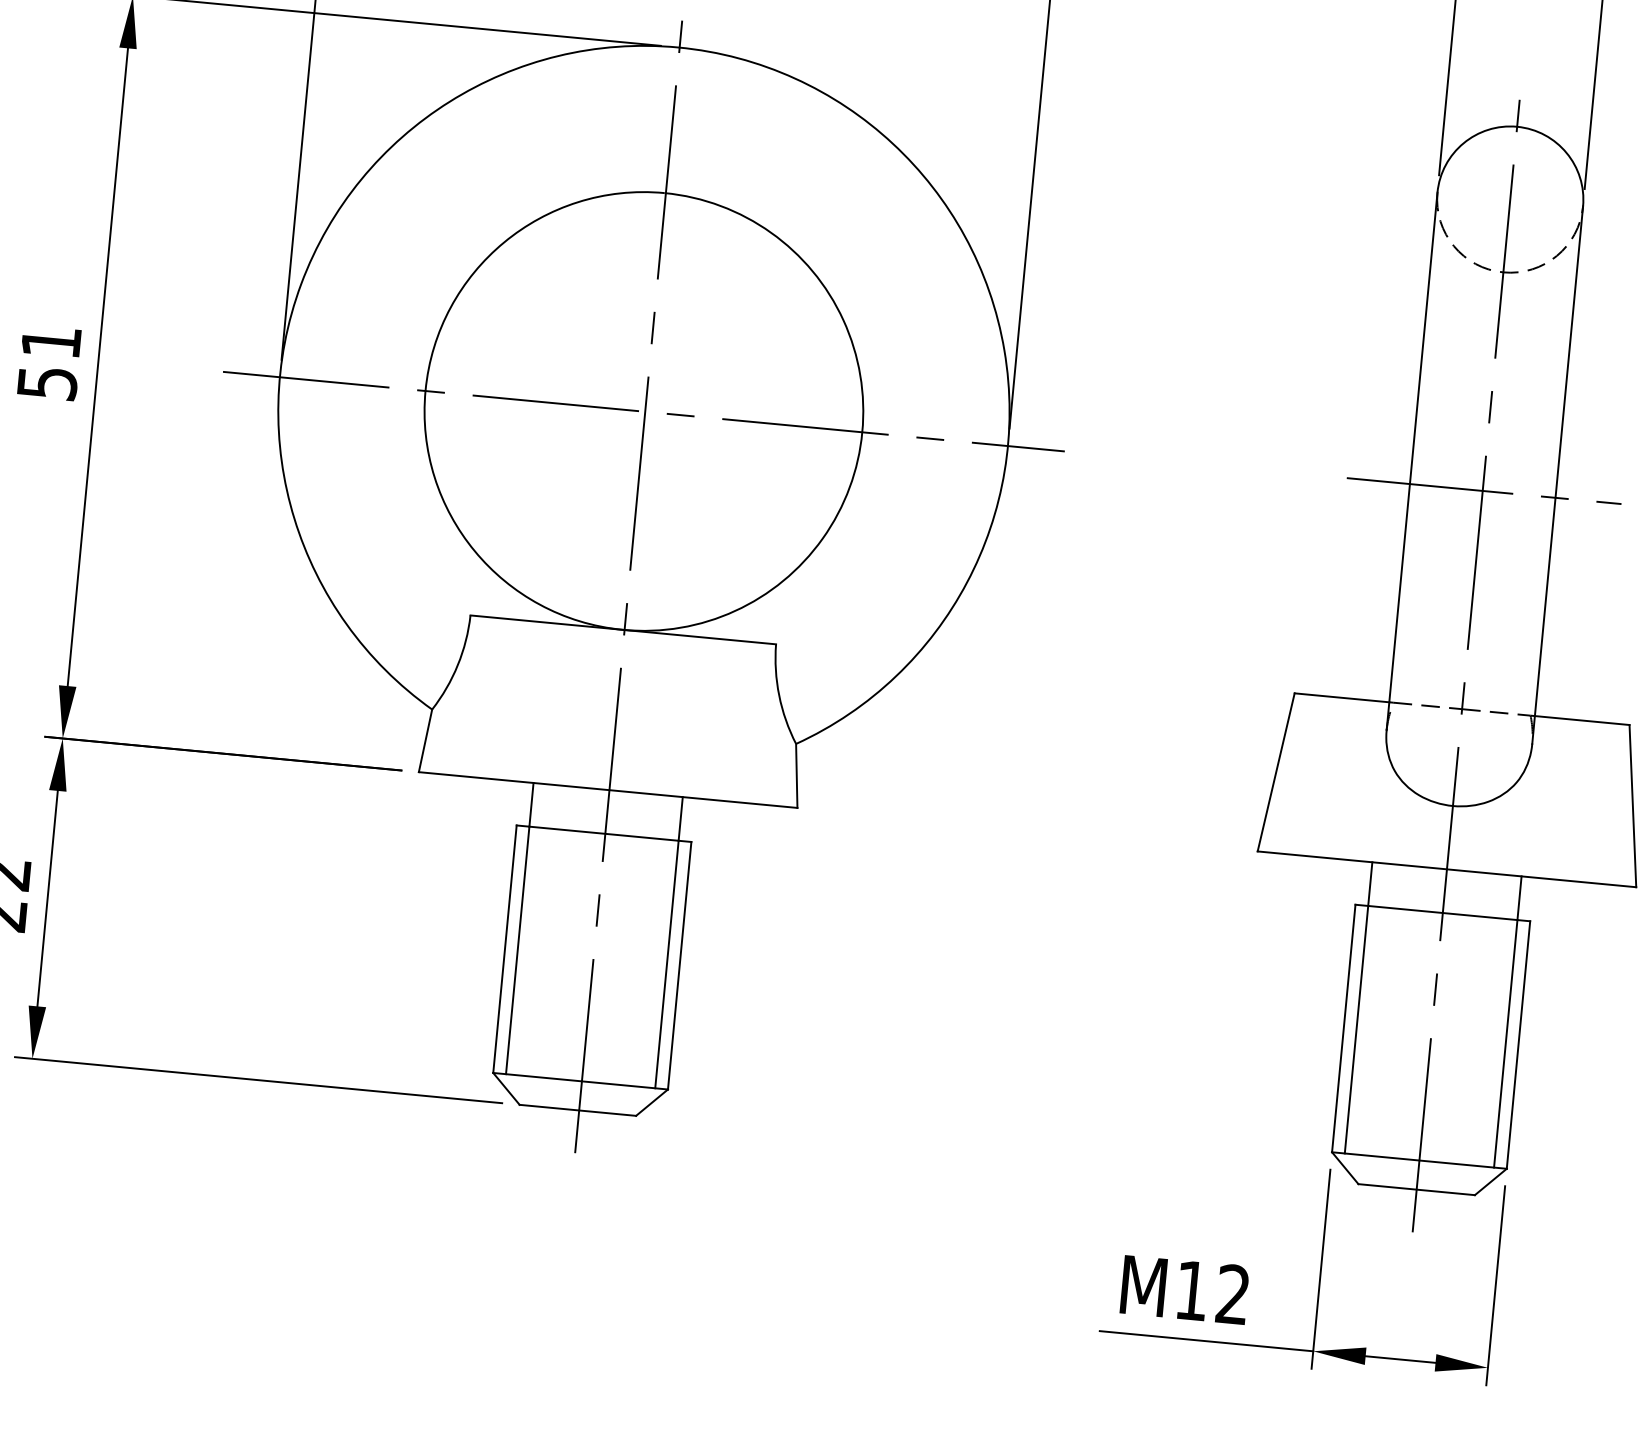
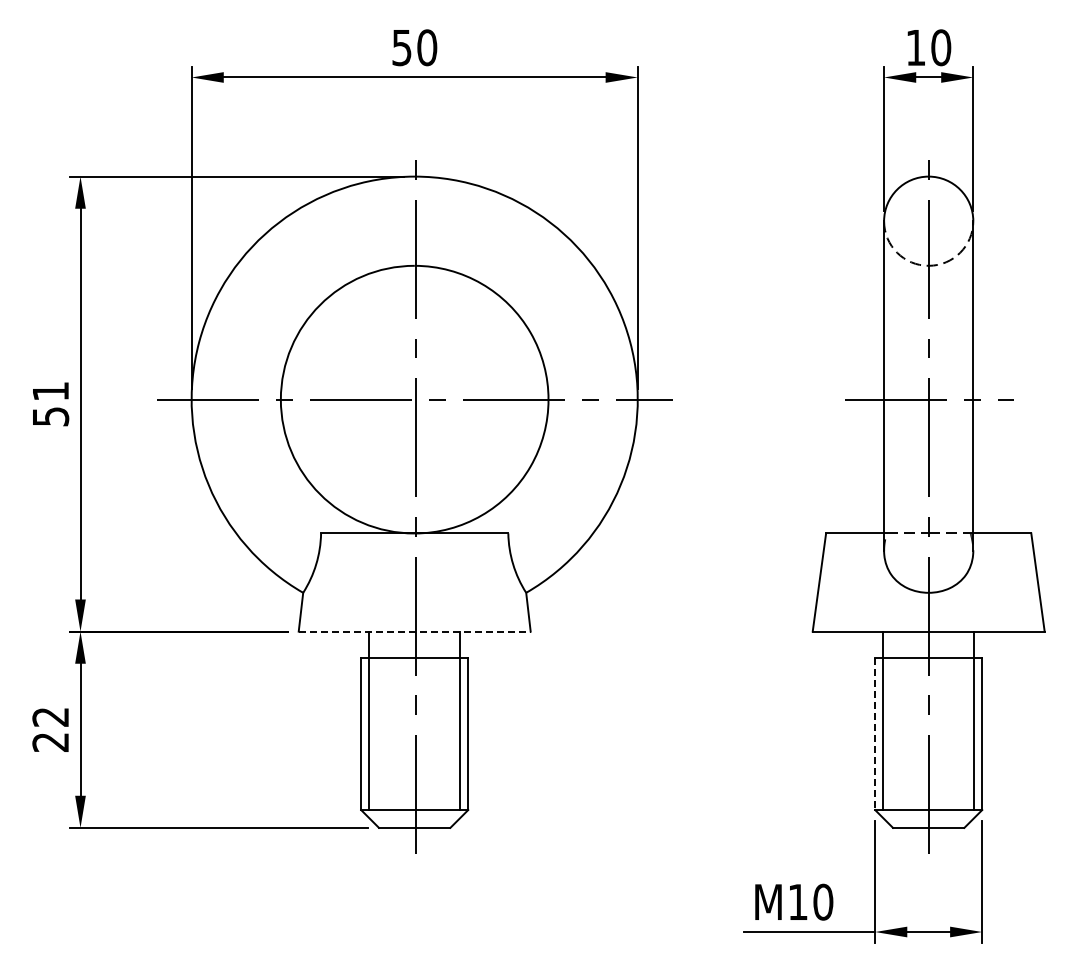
line: (607, 789) -> (414, 631), solid -> dashed
line: (1344, 1029) -> (875, 734), solid -> dashed
text: (1233, 1293) -> (823, 901), M12 -> M10

